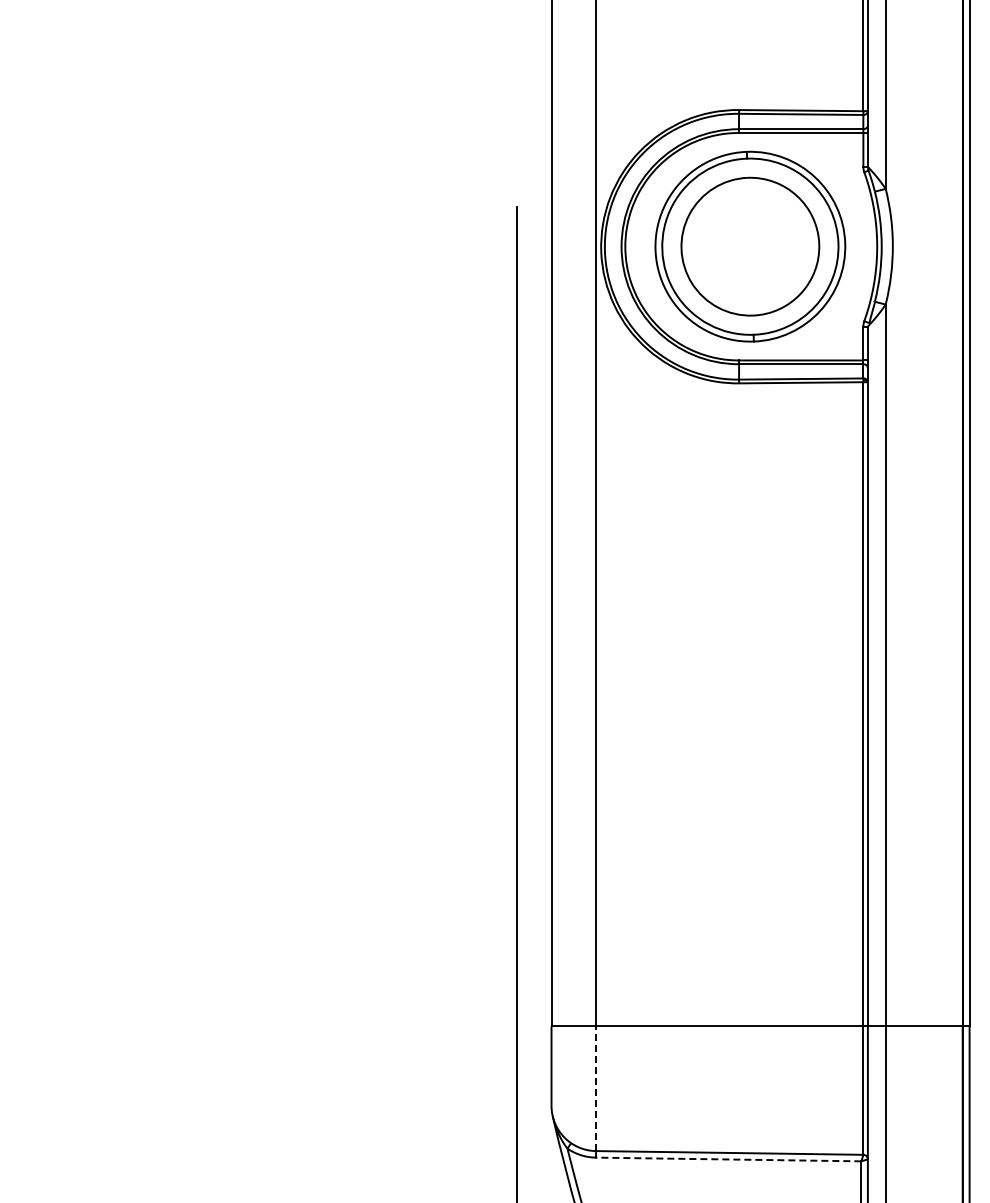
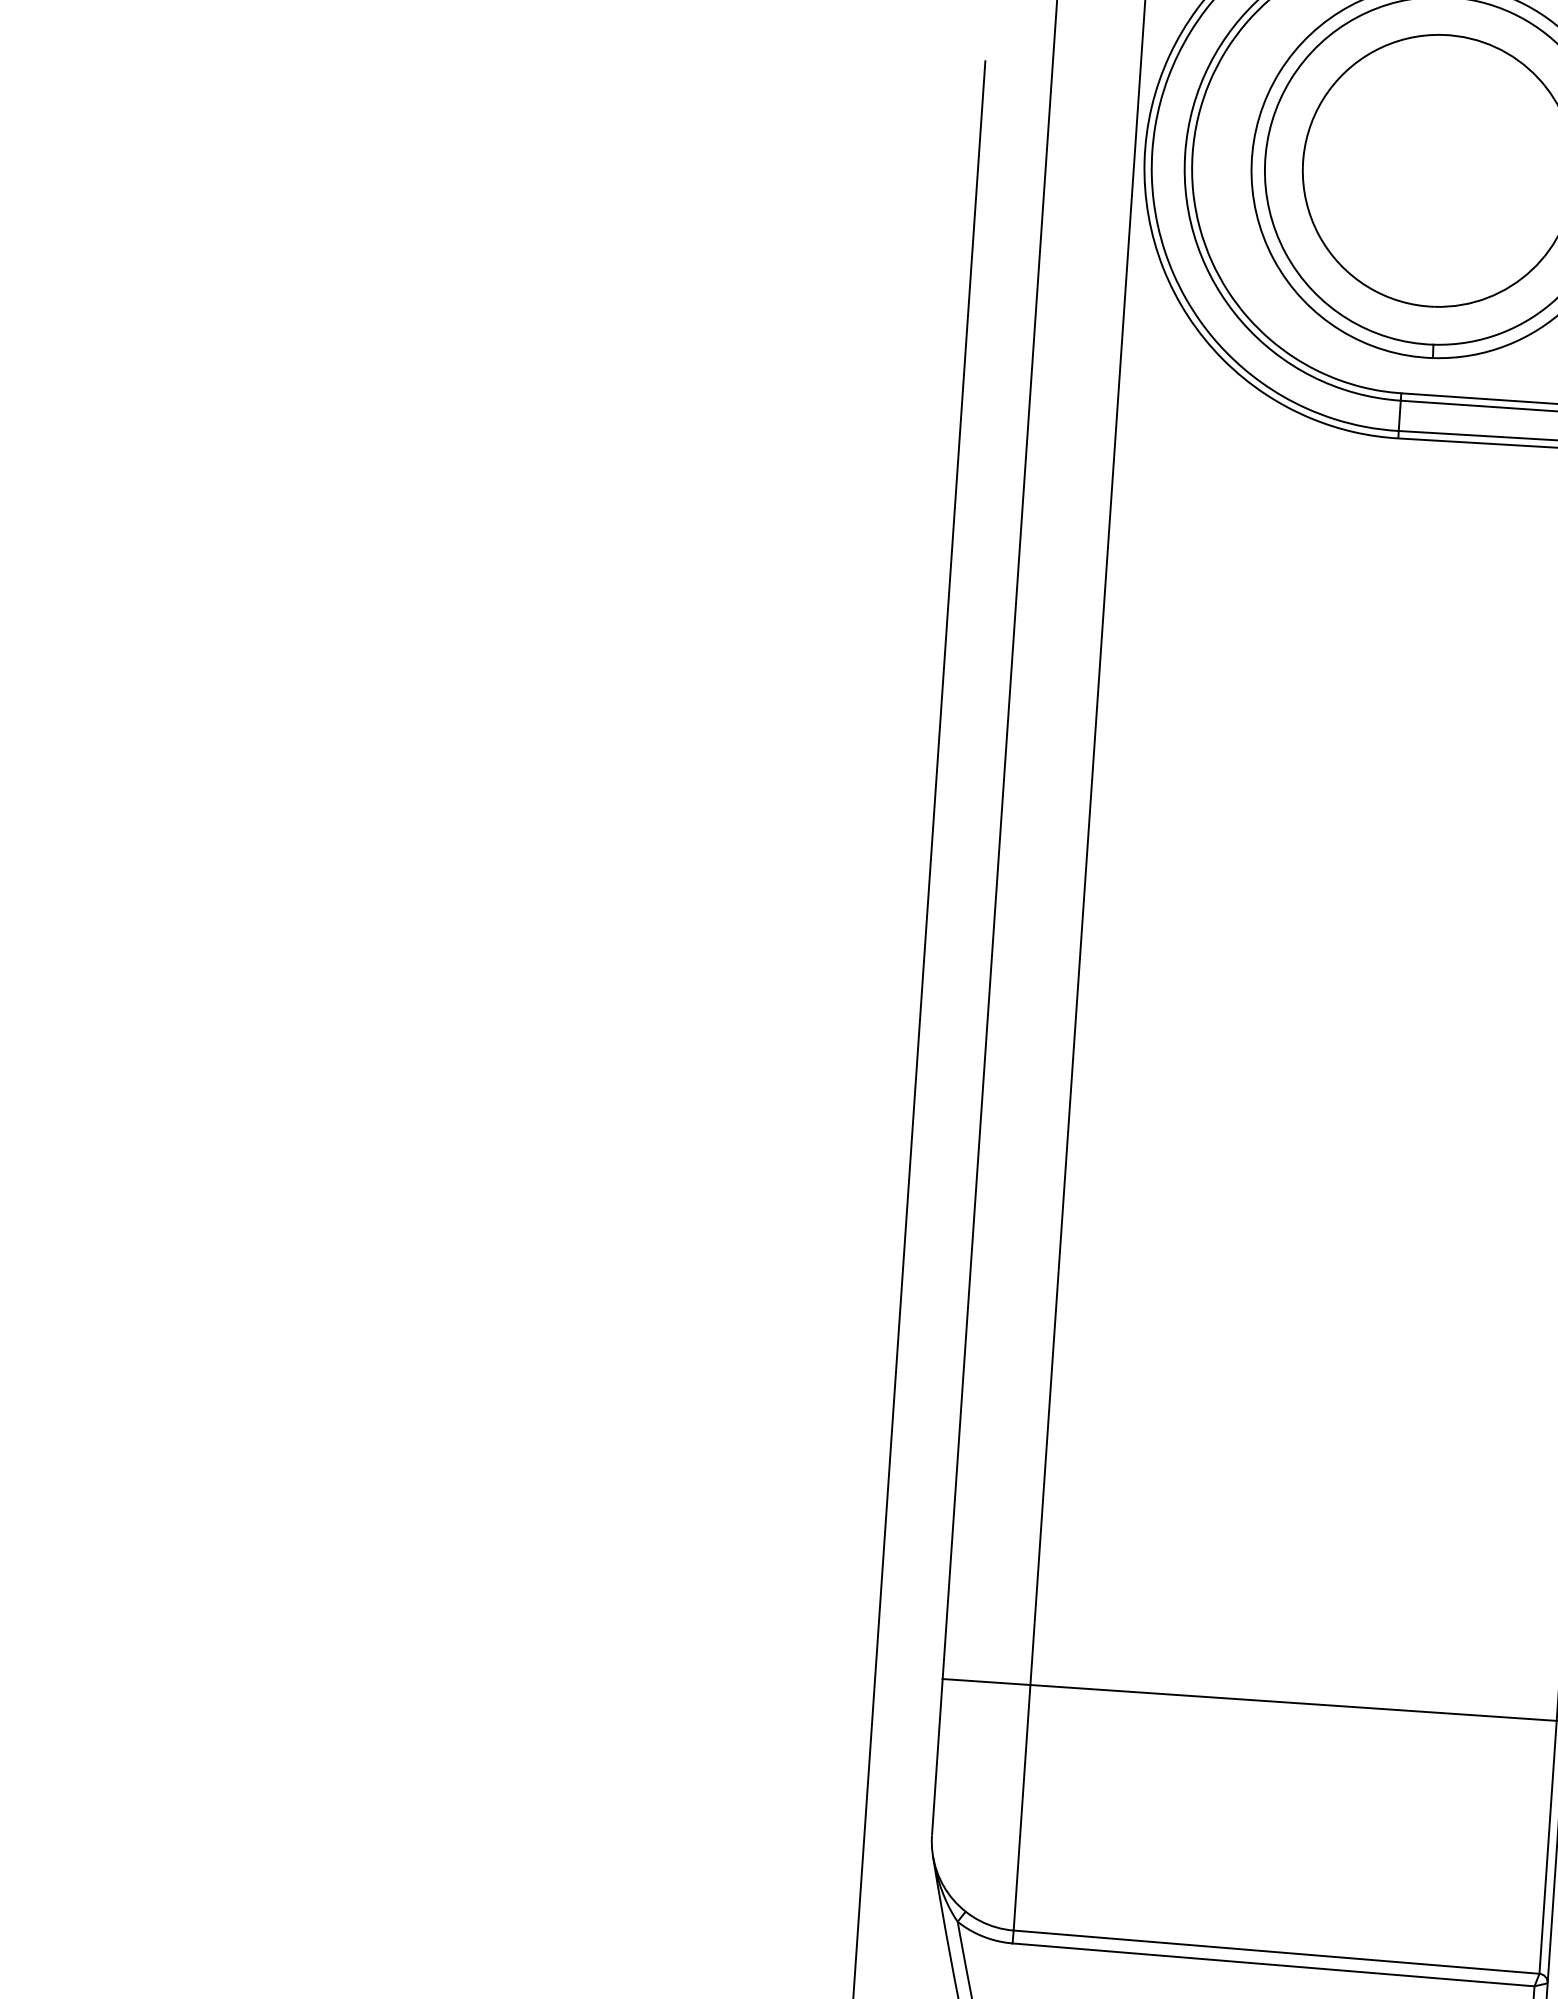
line: (596, 1088) -> (1022, 1807), dashed -> solid
line: (728, 1159) -> (1273, 1964), dashed -> solid

